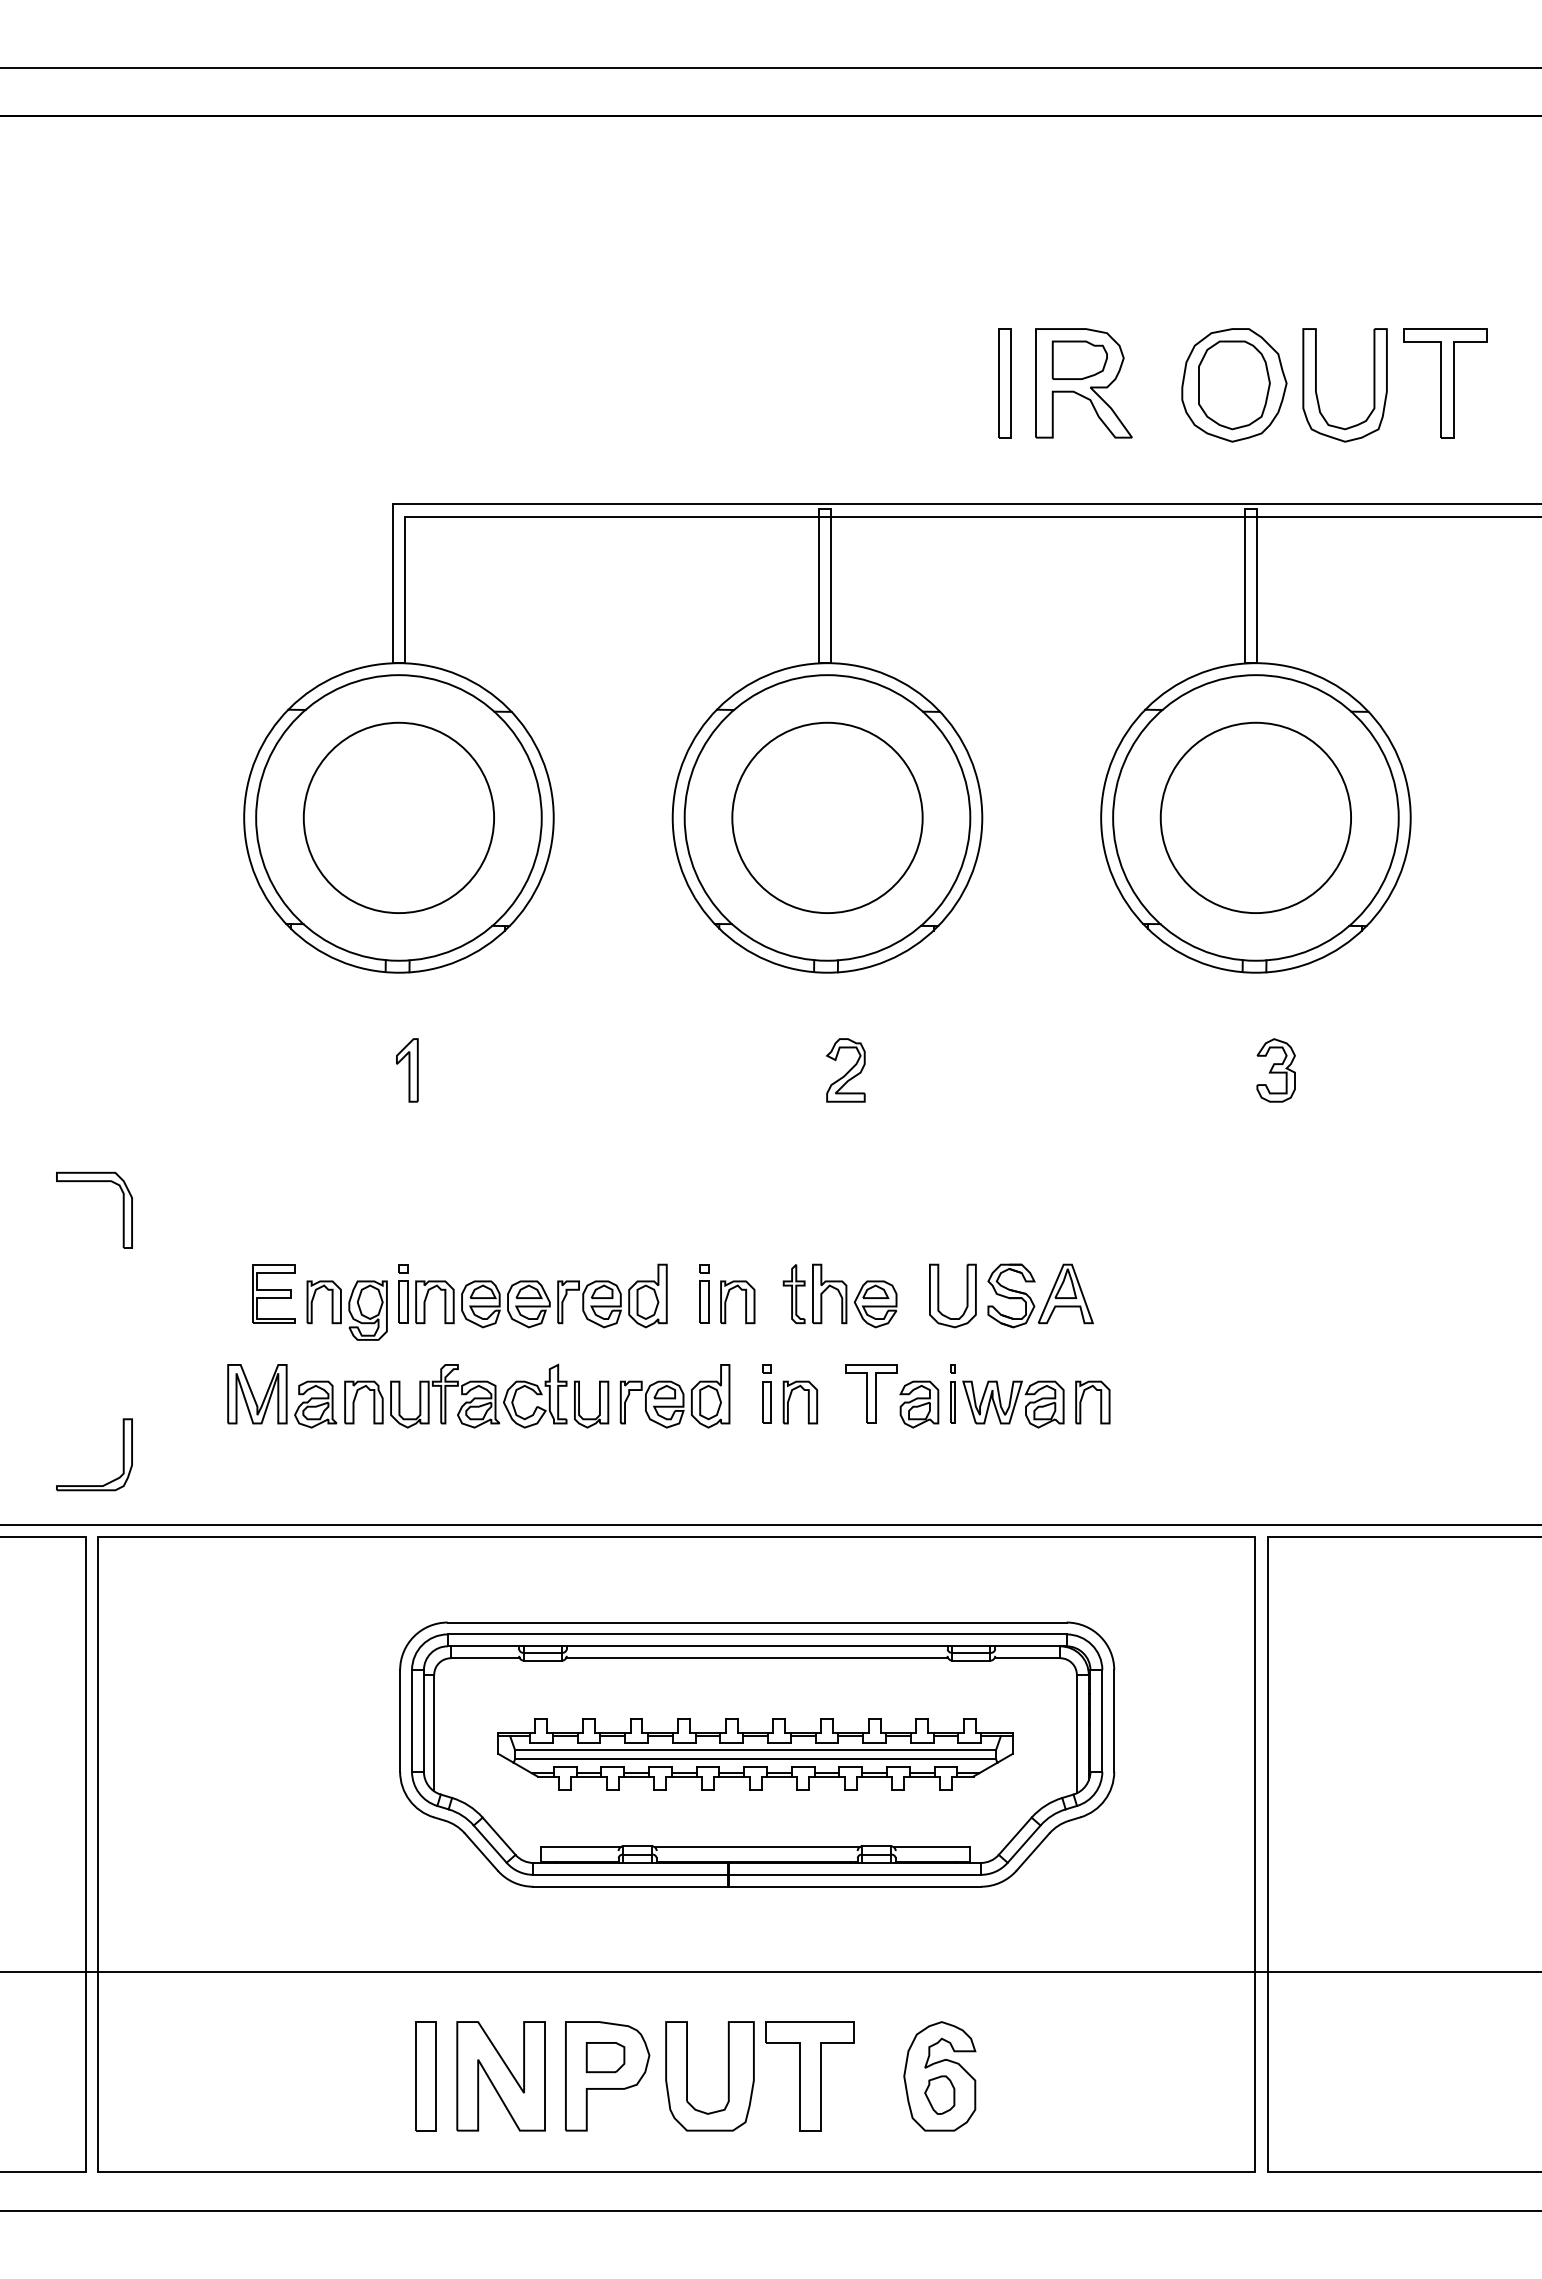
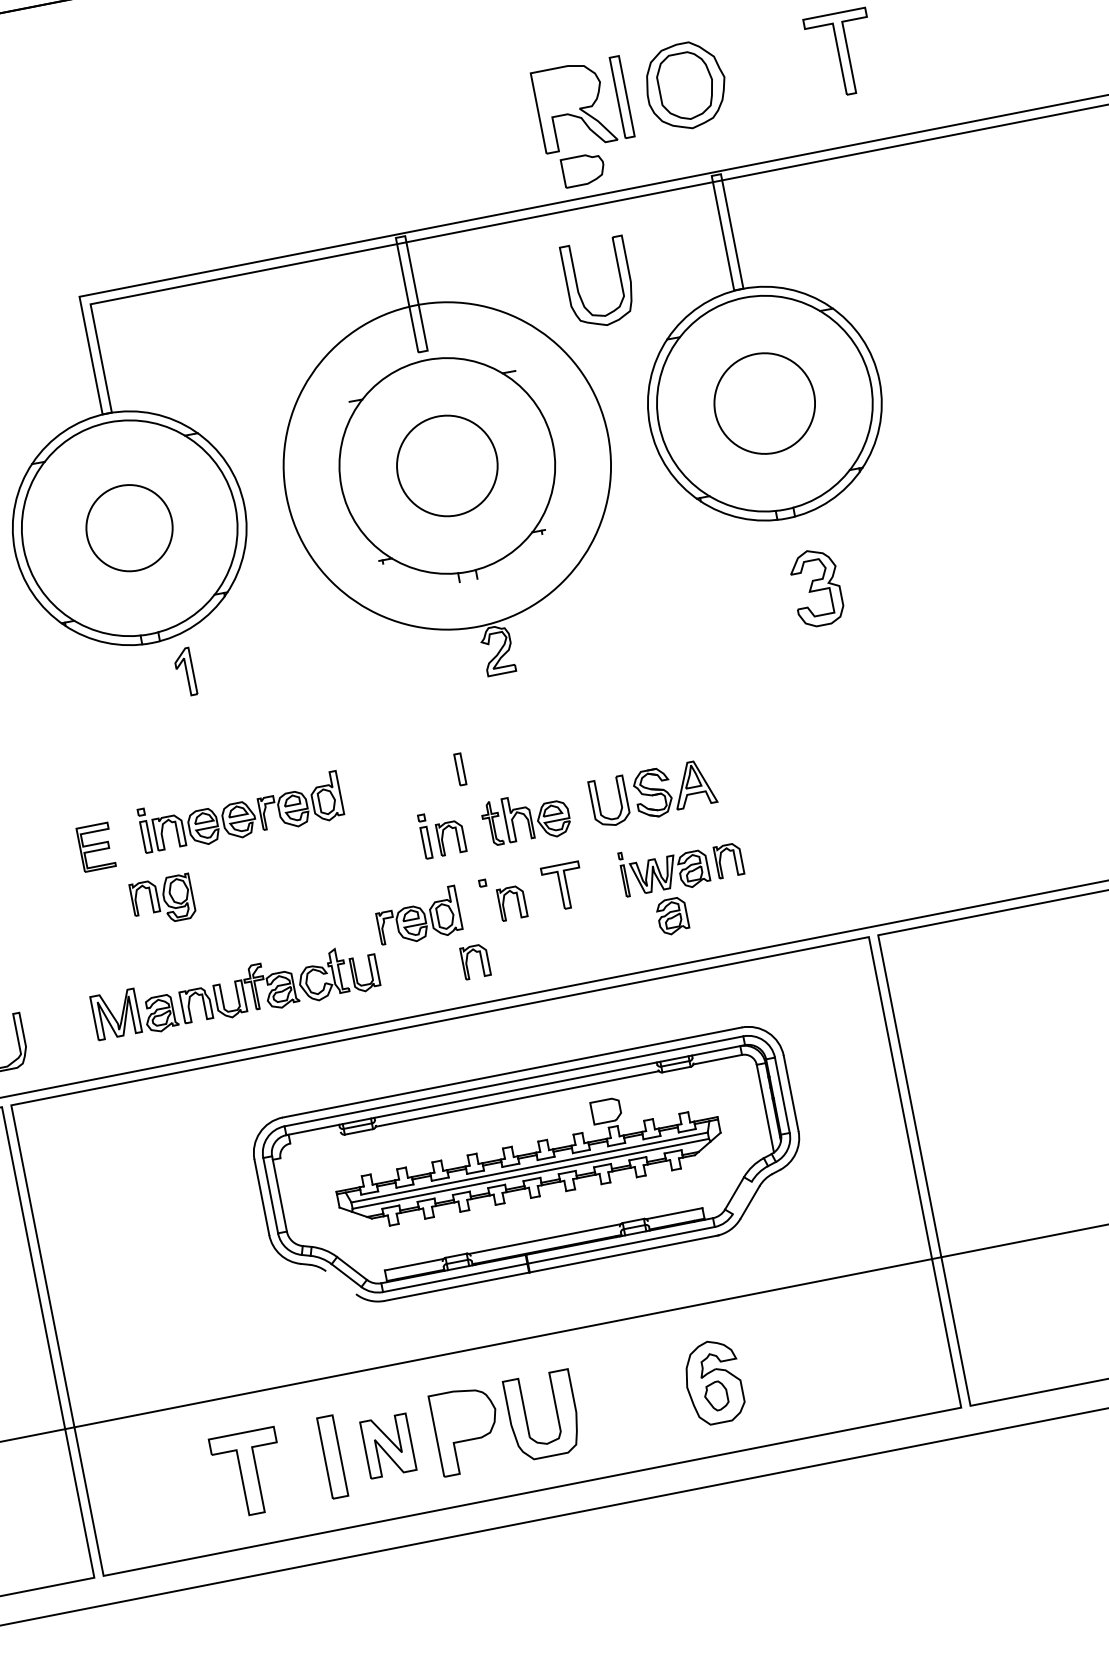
part: (1079, 359) -> (583, 169), moved
part: (1004, 383) -> (622, 97), moved
part: (1316, 385) -> (577, 287), moved
circle: (398, 817) -> (129, 528), size x0.6
circle: (827, 817) -> (447, 465), size x0.7
circle: (827, 817) -> (447, 465), size x1.4
circle: (1255, 817) -> (764, 403), size x0.7
part: (407, 1070) -> (185, 672), moved
part: (1275, 1070) -> (816, 588), size x1.6
part: (273, 1293) -> (95, 847), moved
part: (532, 1295) -> (240, 813), moved
part: (418, 1395) -> (235, 992), moved
part: (766, 1402) -> (459, 769), moved
part: (919, 1404) -> (672, 916), moved
part: (745, 1469) -> (481, 960), added
line: (484, 1658) -> (315, 1138), removed
line: (434, 1732) -> (289, 1200), removed
line: (1023, 1843) -> (741, 1197), removed
line: (480, 1851) -> (340, 1282), removed
part: (605, 2057) -> (606, 1111), moved
part: (500, 2076) -> (387, 1446), size x0.7
part: (809, 2076) -> (248, 1473), moved

